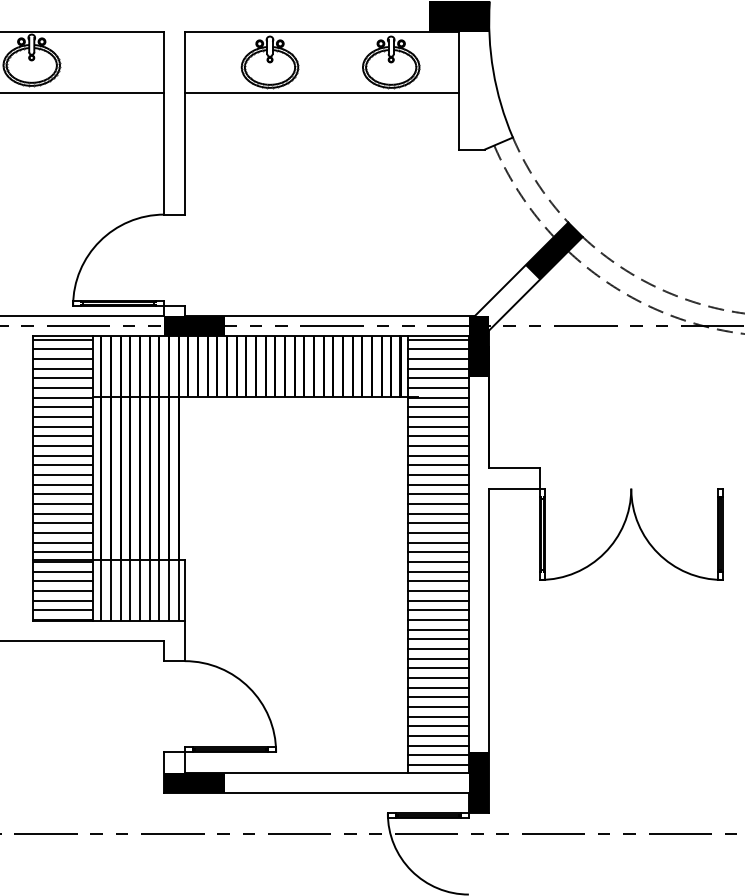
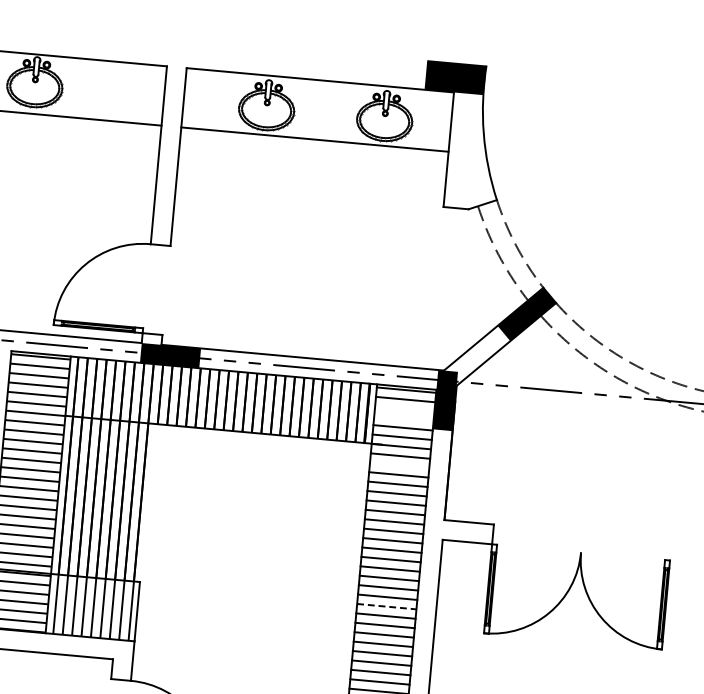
line: (438, 358) -> (404, 408), removed
line: (438, 368) -> (404, 418), removed
line: (438, 416) -> (399, 465), removed
line: (438, 561) -> (386, 606), solid -> dashed

